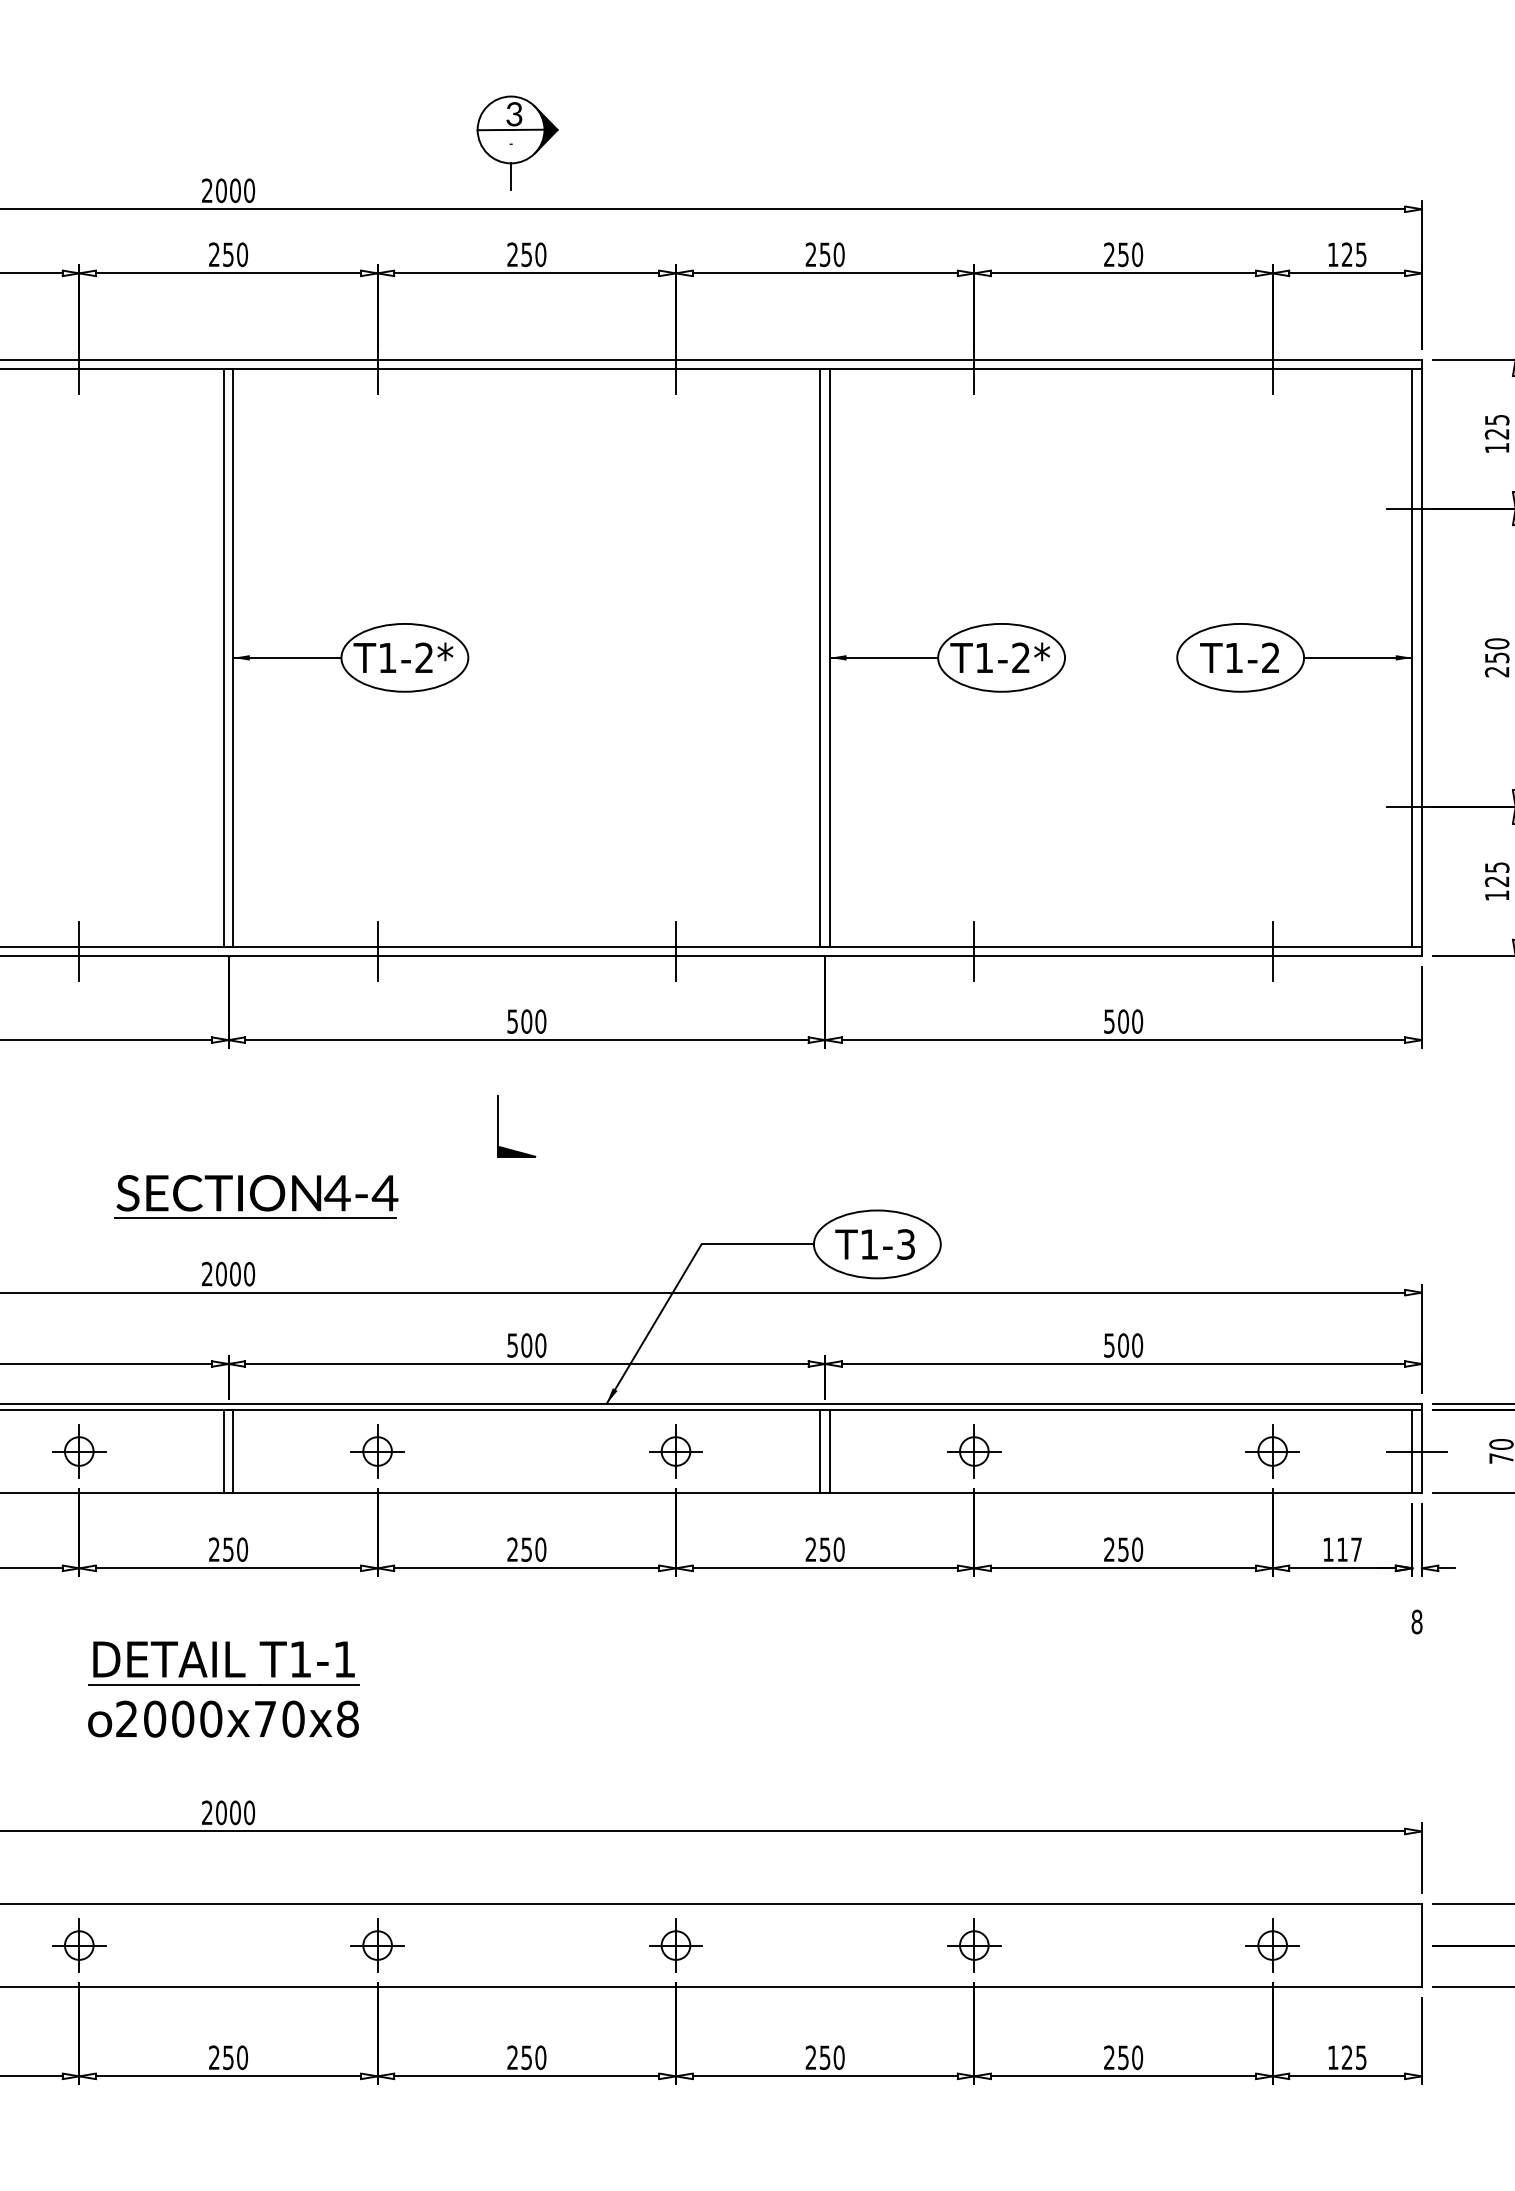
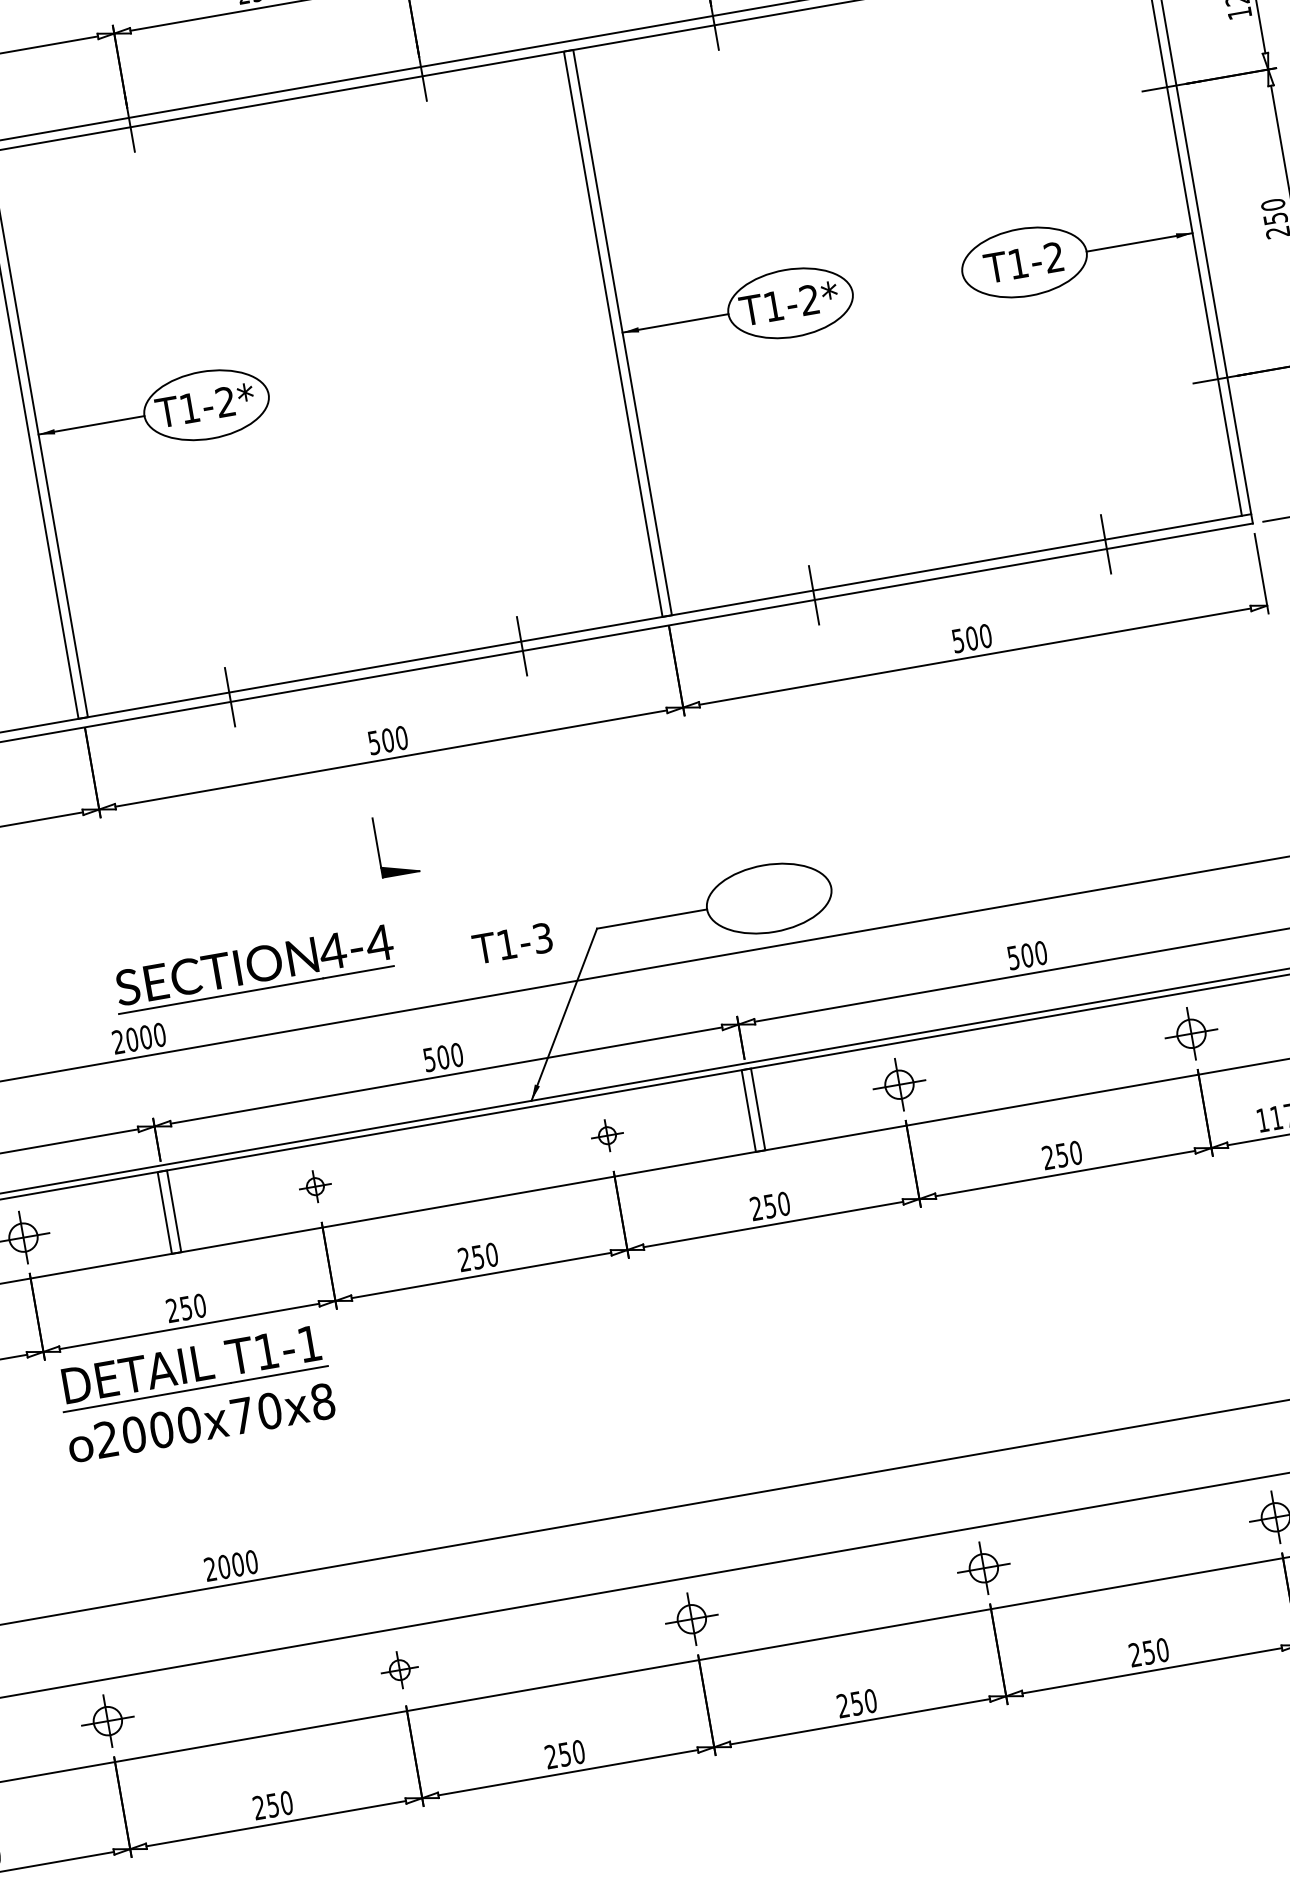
part: (256, 1196) -> (254, 968), moved
text: (874, 1244) -> (511, 943), moved
part: (377, 1451) -> (315, 1186), size x0.6
part: (675, 1451) -> (606, 1135), size x0.6
part: (223, 1689) -> (196, 1394), moved
part: (377, 1945) -> (399, 1670), size x0.7

